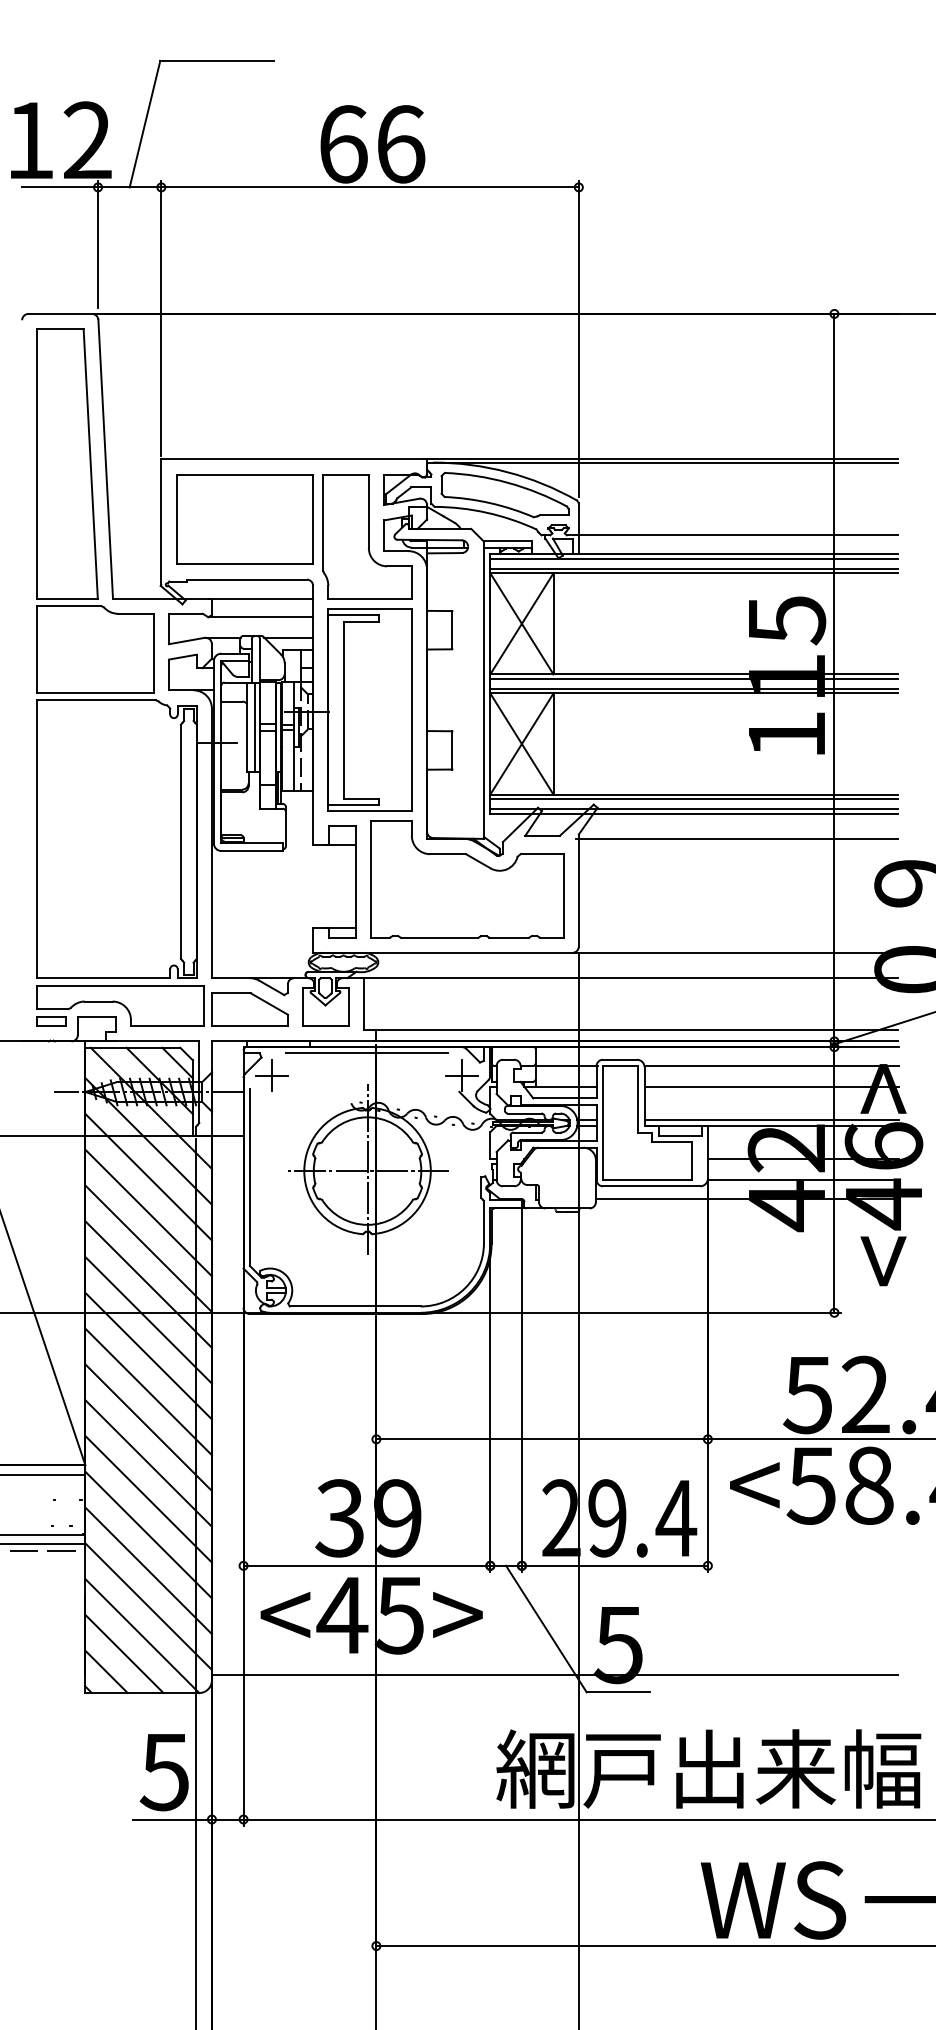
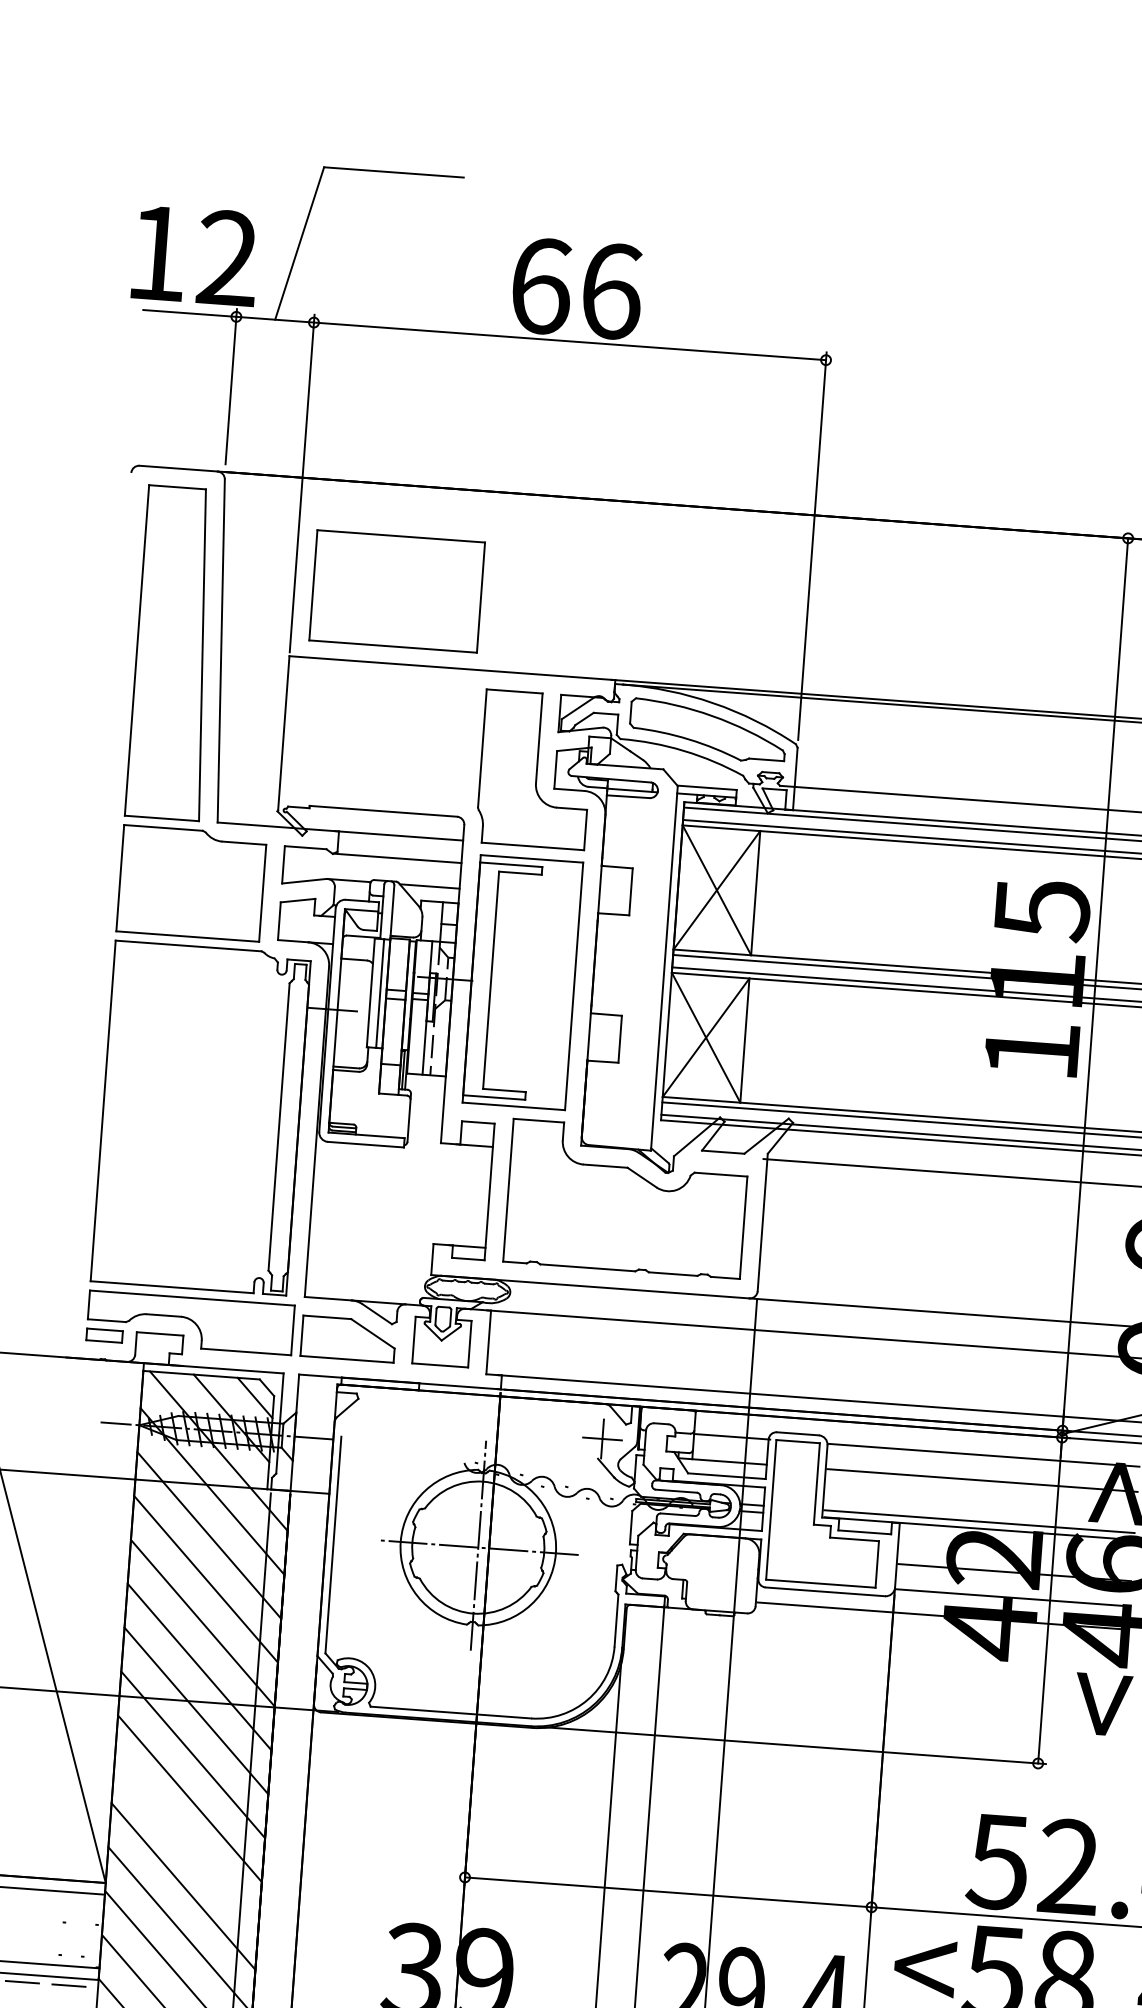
part: (244, 519) -> (396, 591), moved
line: (366, 1053) -> (487, 1403), removed
part: (271, 1075) -> (369, 1421), removed
line: (148, 1427) -> (186, 1842), removed

